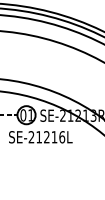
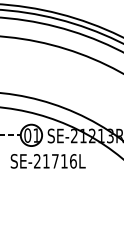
text: (46, 137) -> (55, 161), SE-21216L -> SE-21716L

